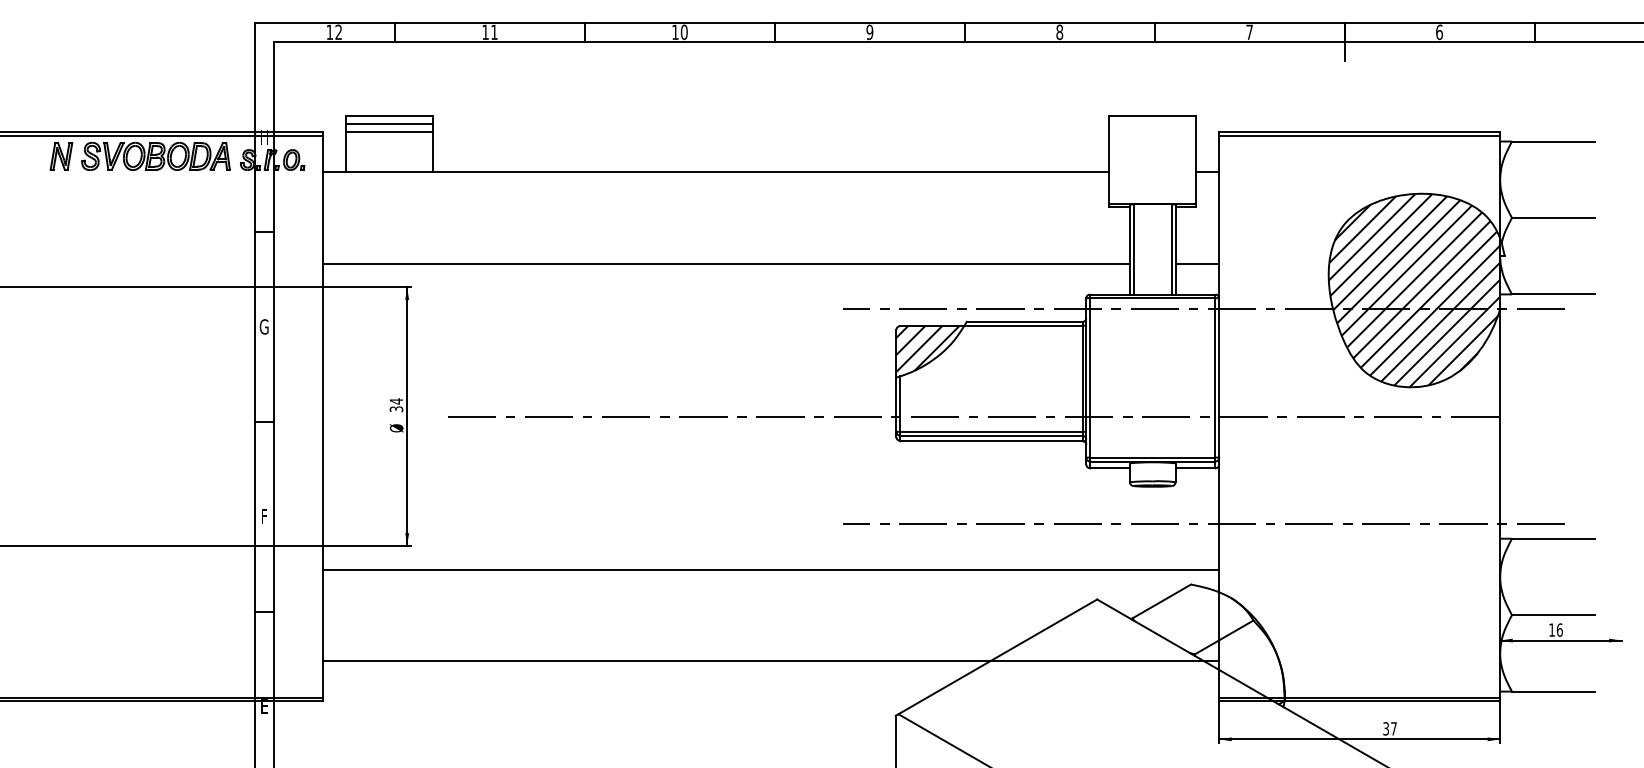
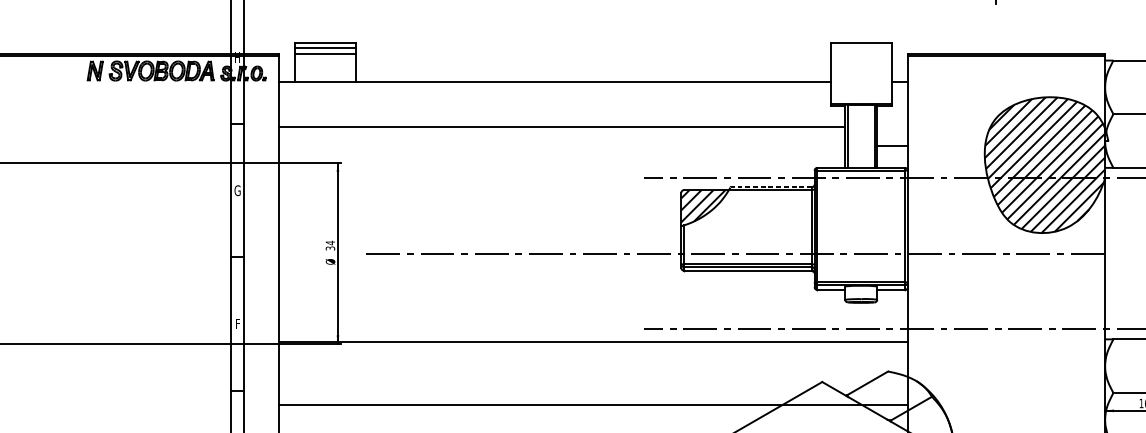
line: (726, 263) -> (562, 127), moved
line: (1024, 321) -> (771, 186), solid -> dashed
line: (771, 569) -> (593, 342), moved
line: (771, 660) -> (593, 404), moved

